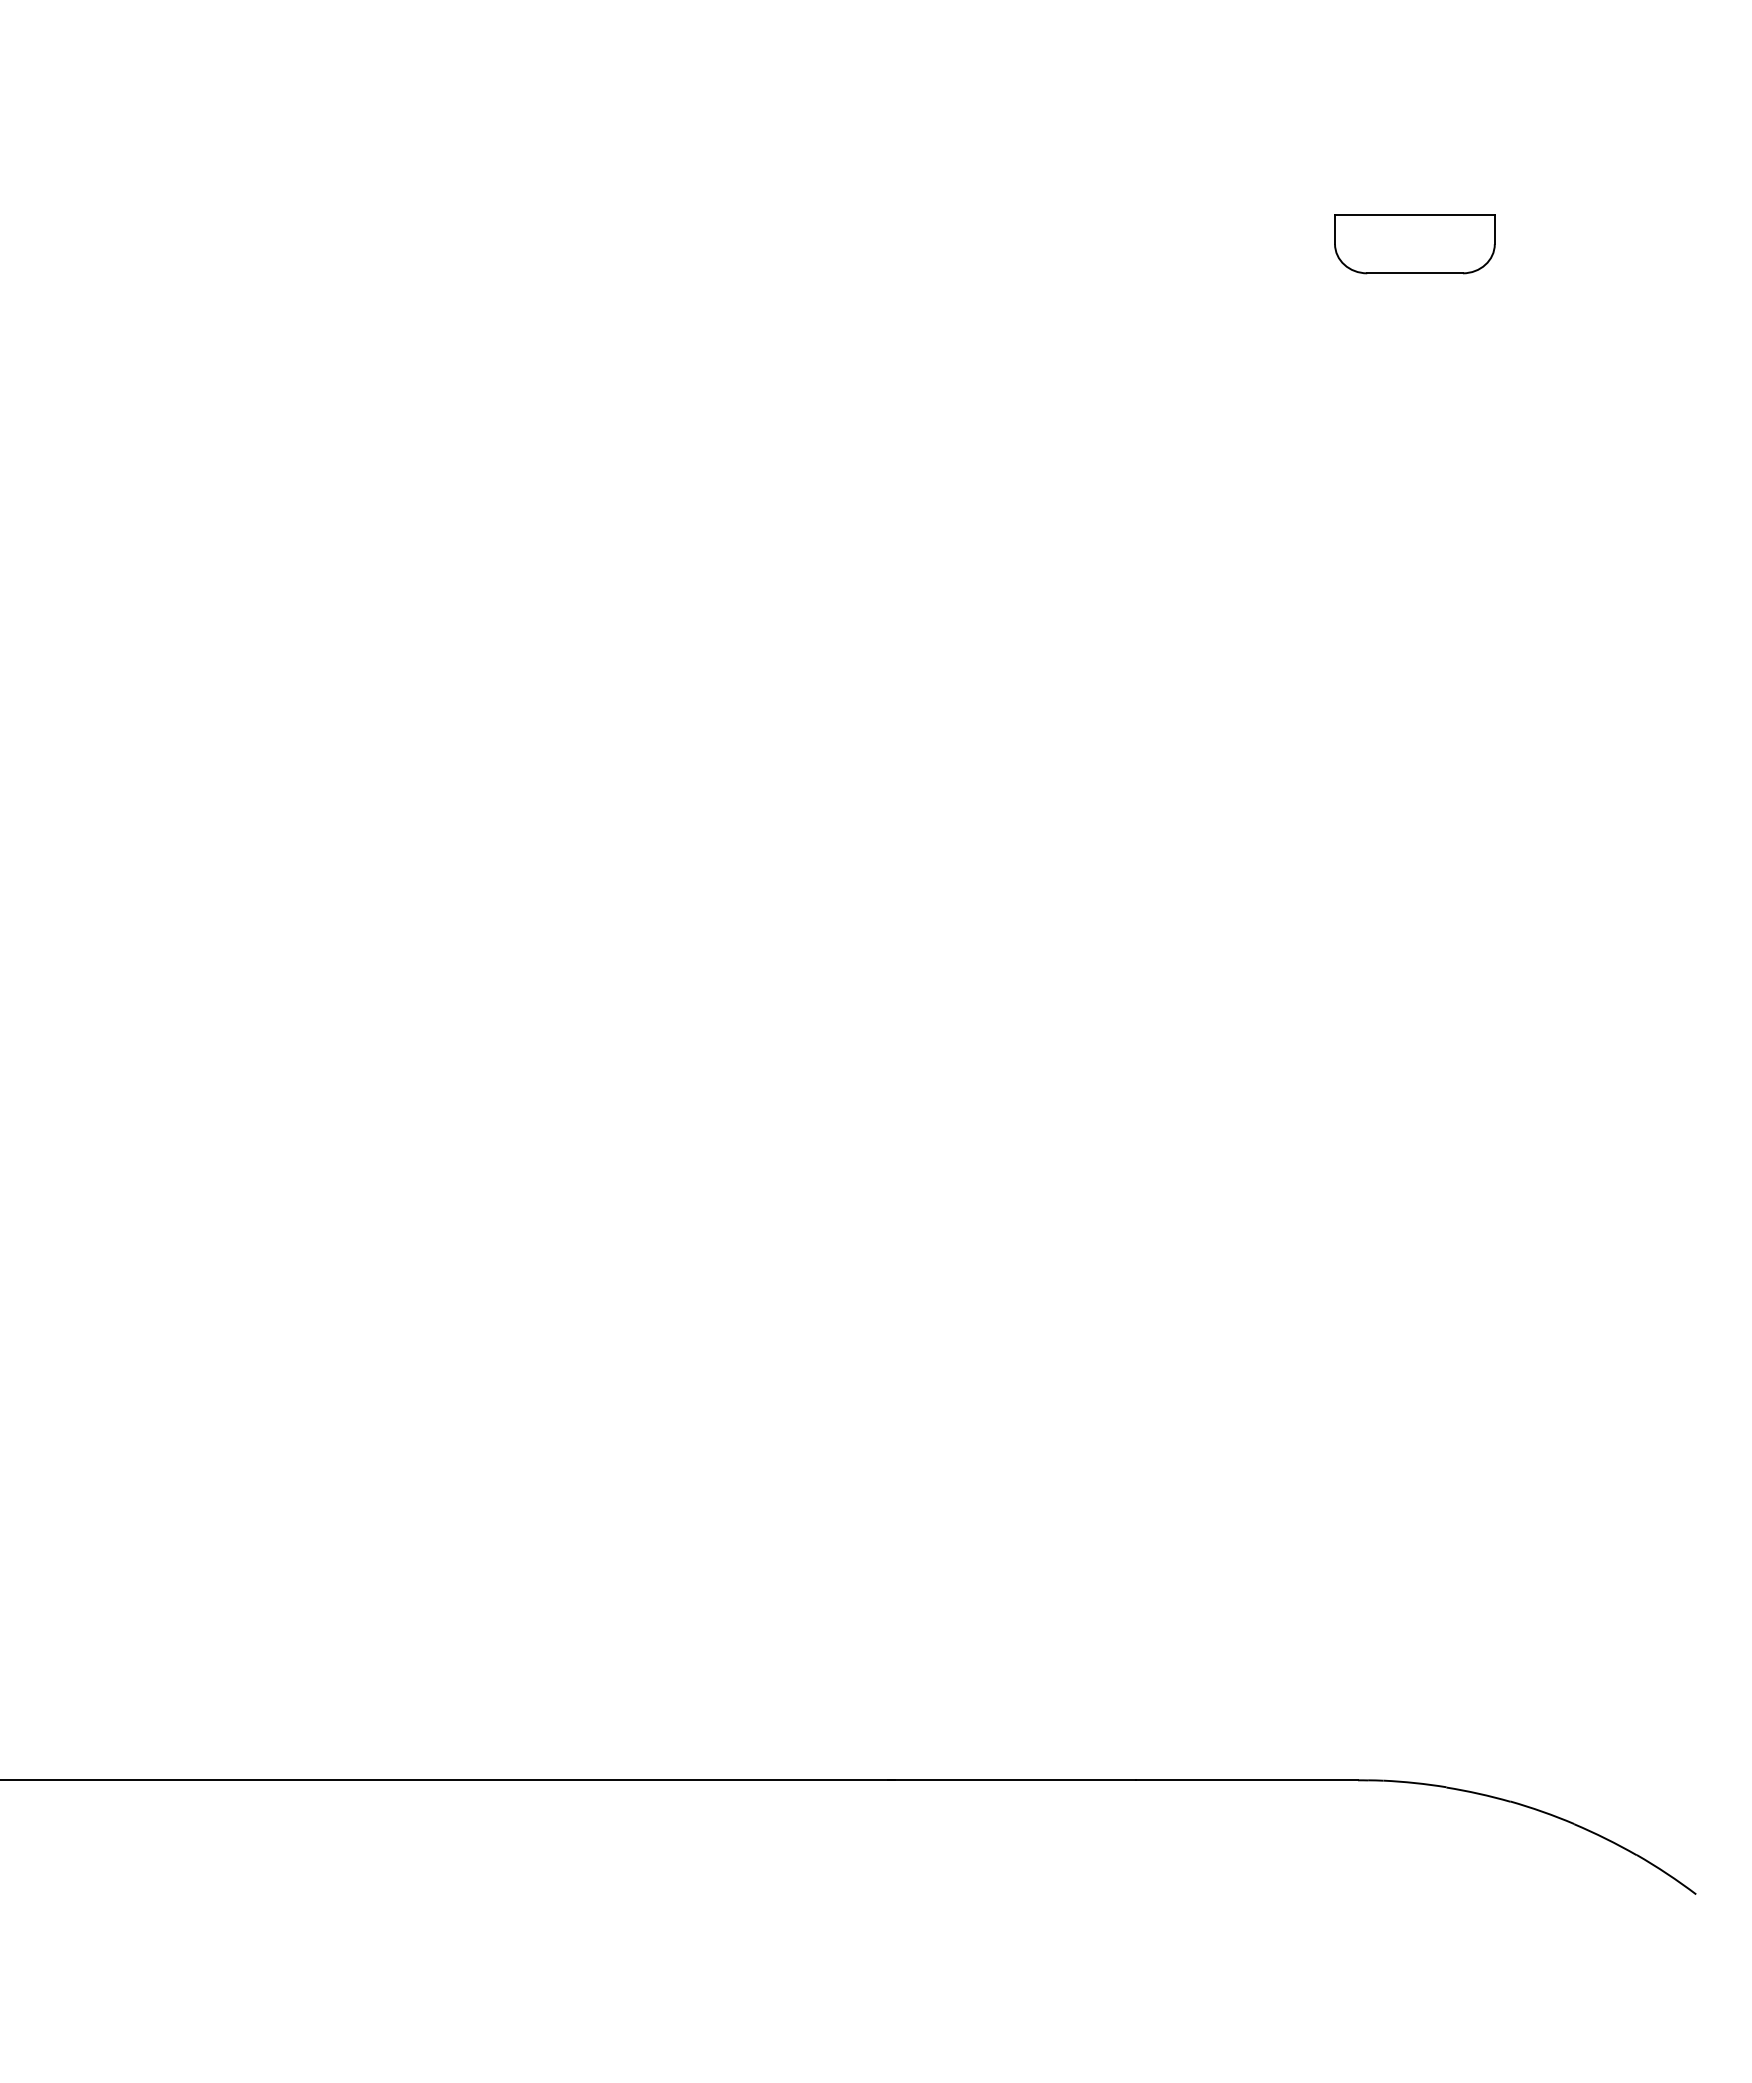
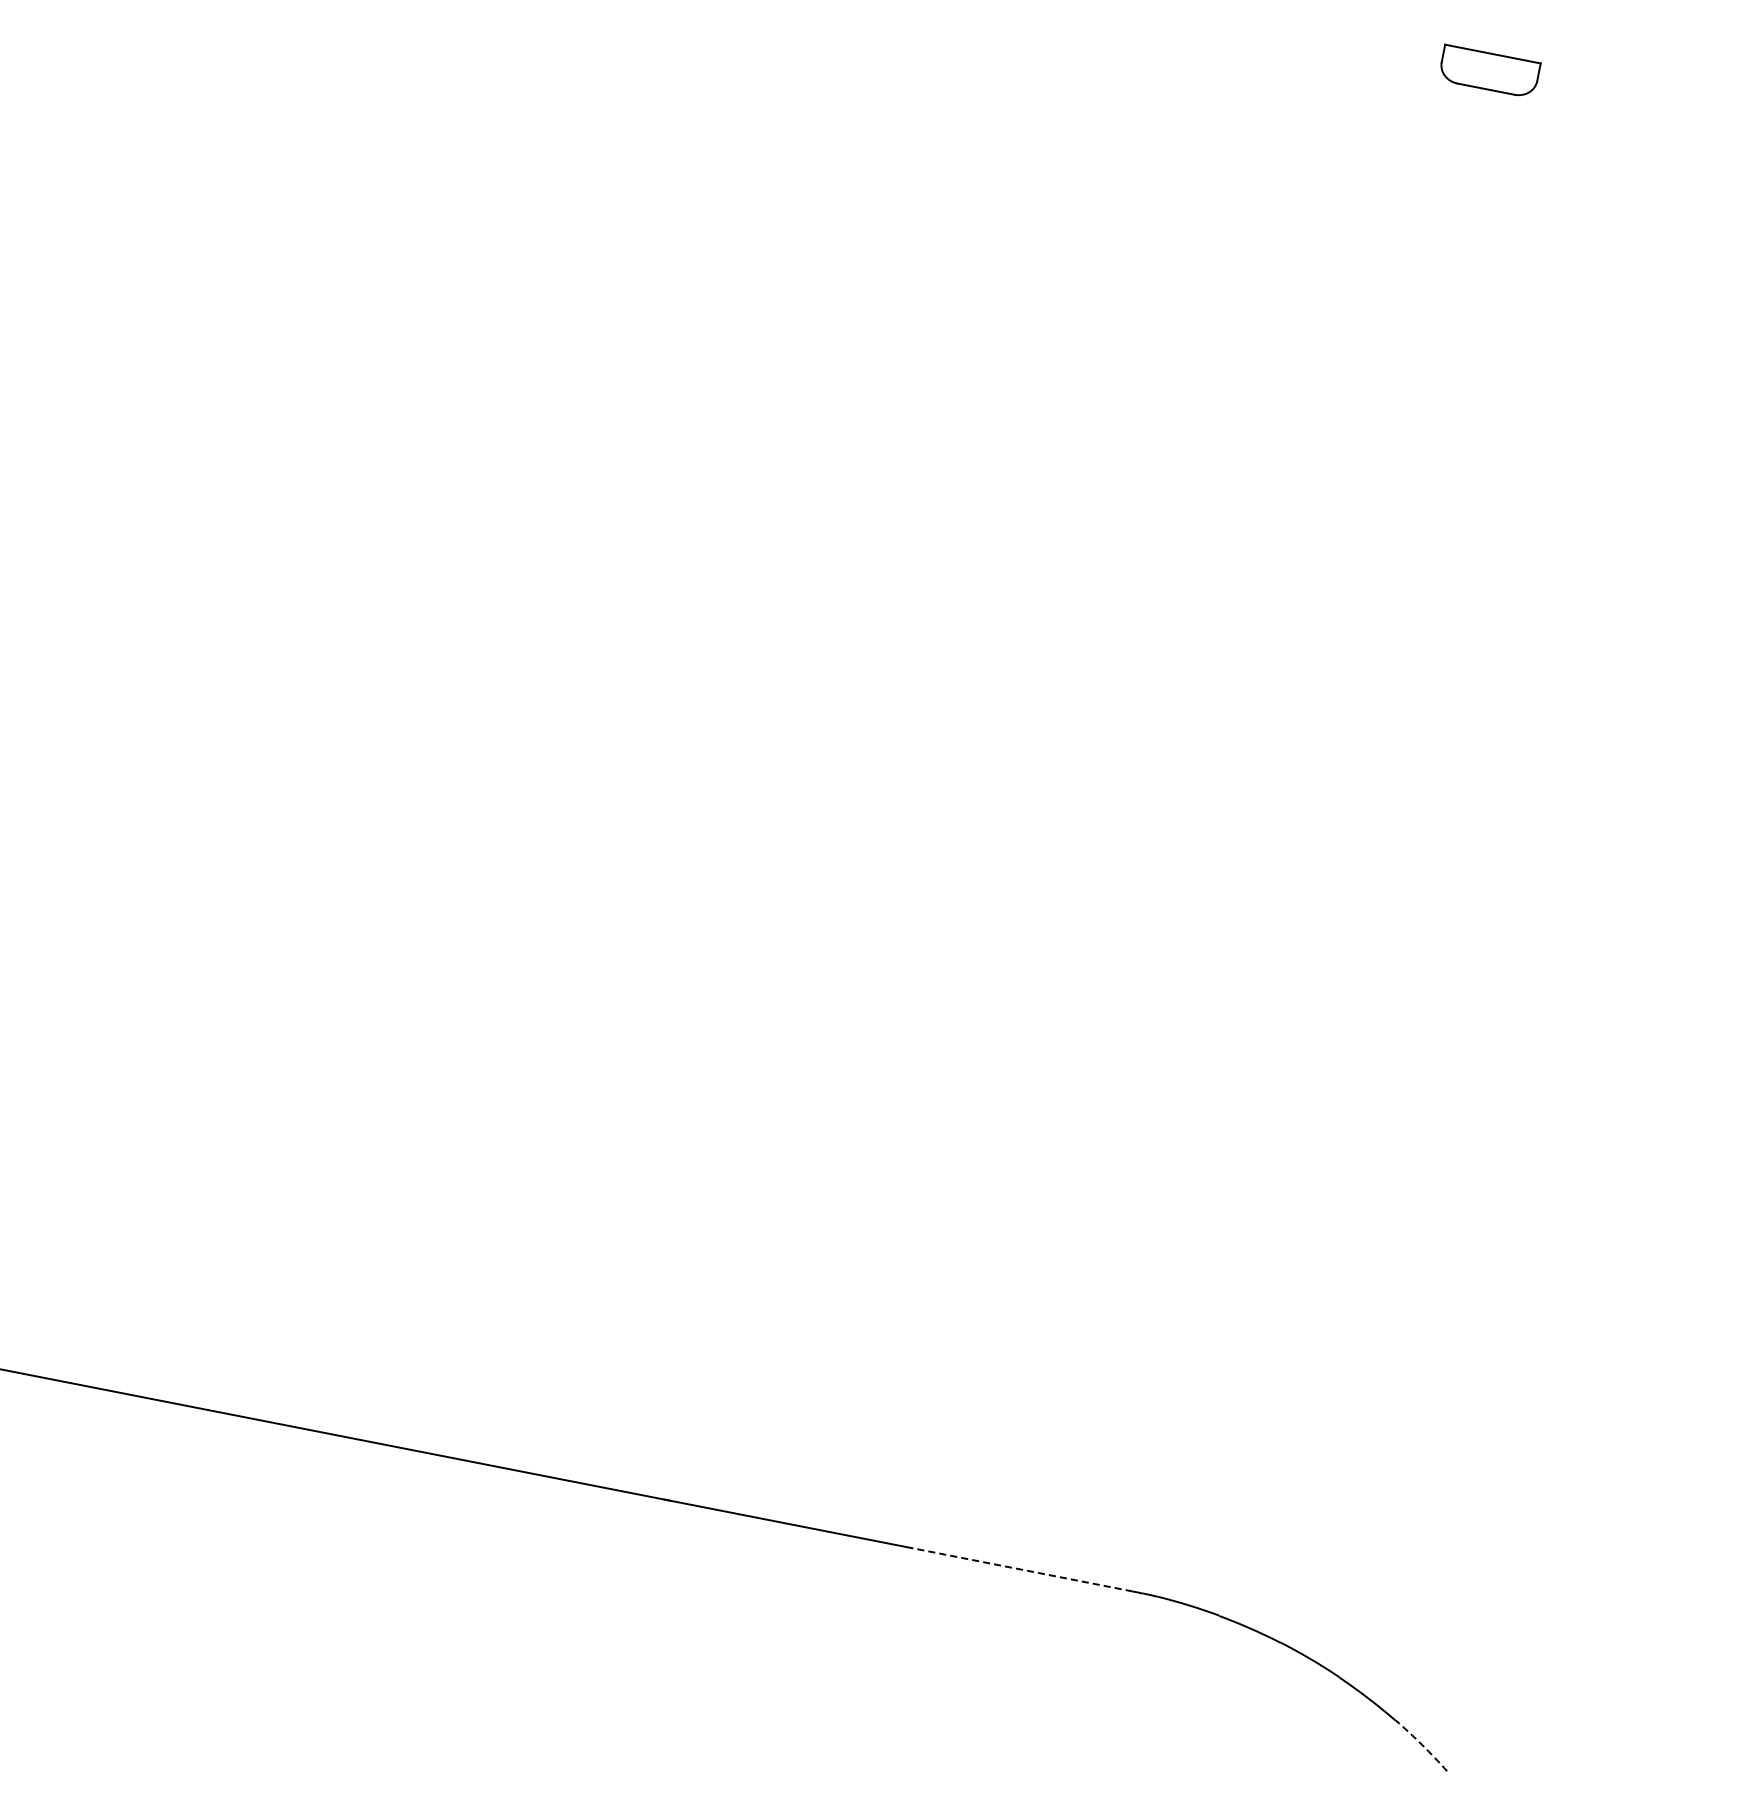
part: (1414, 244) -> (1489, 71), size x0.6
line: (1246, 1780) -> (1021, 1569), solid -> dashed
arc: (1667, 1873) -> (1422, 1744), solid -> dashed

